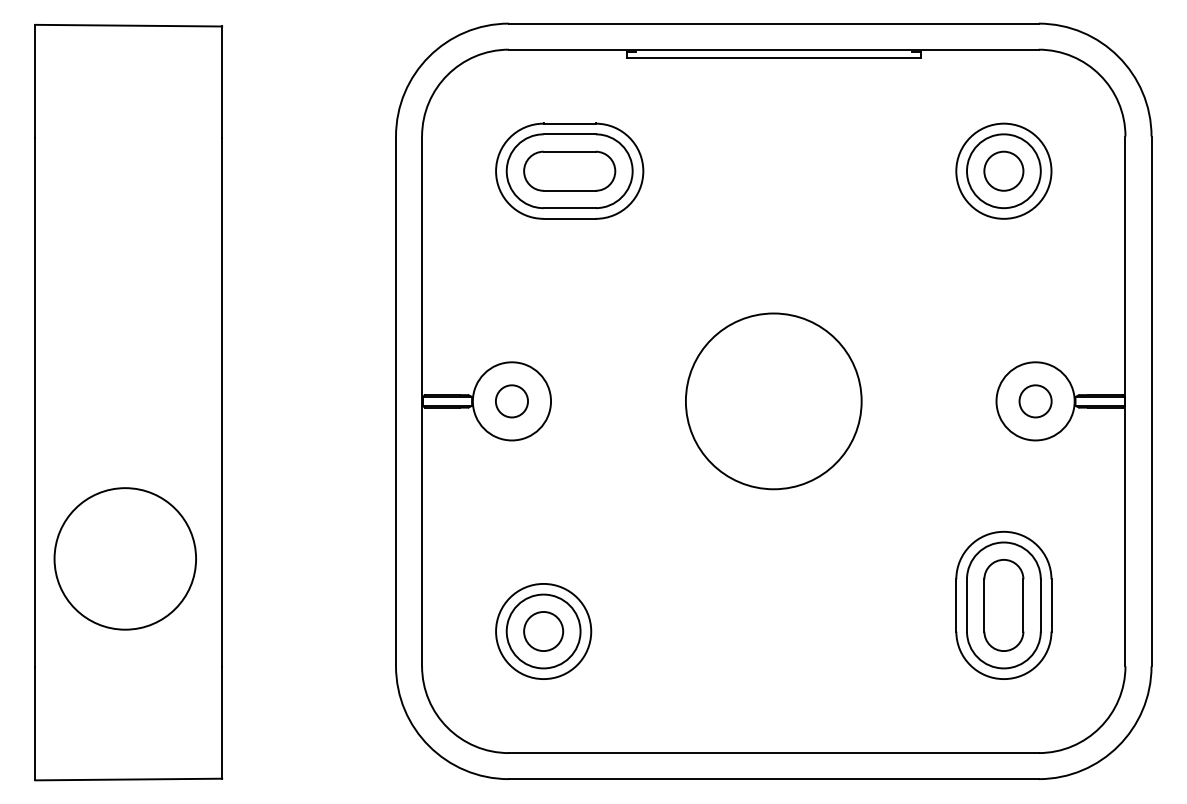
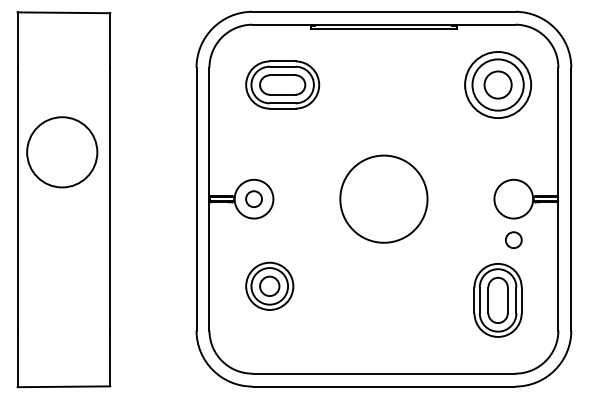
part: (1002, 170) -> (497, 84), size x1.4
circle: (1034, 399) -> (513, 239), moved
circle: (125, 559) -> (62, 152), moved
part: (543, 629) -> (269, 285), moved

